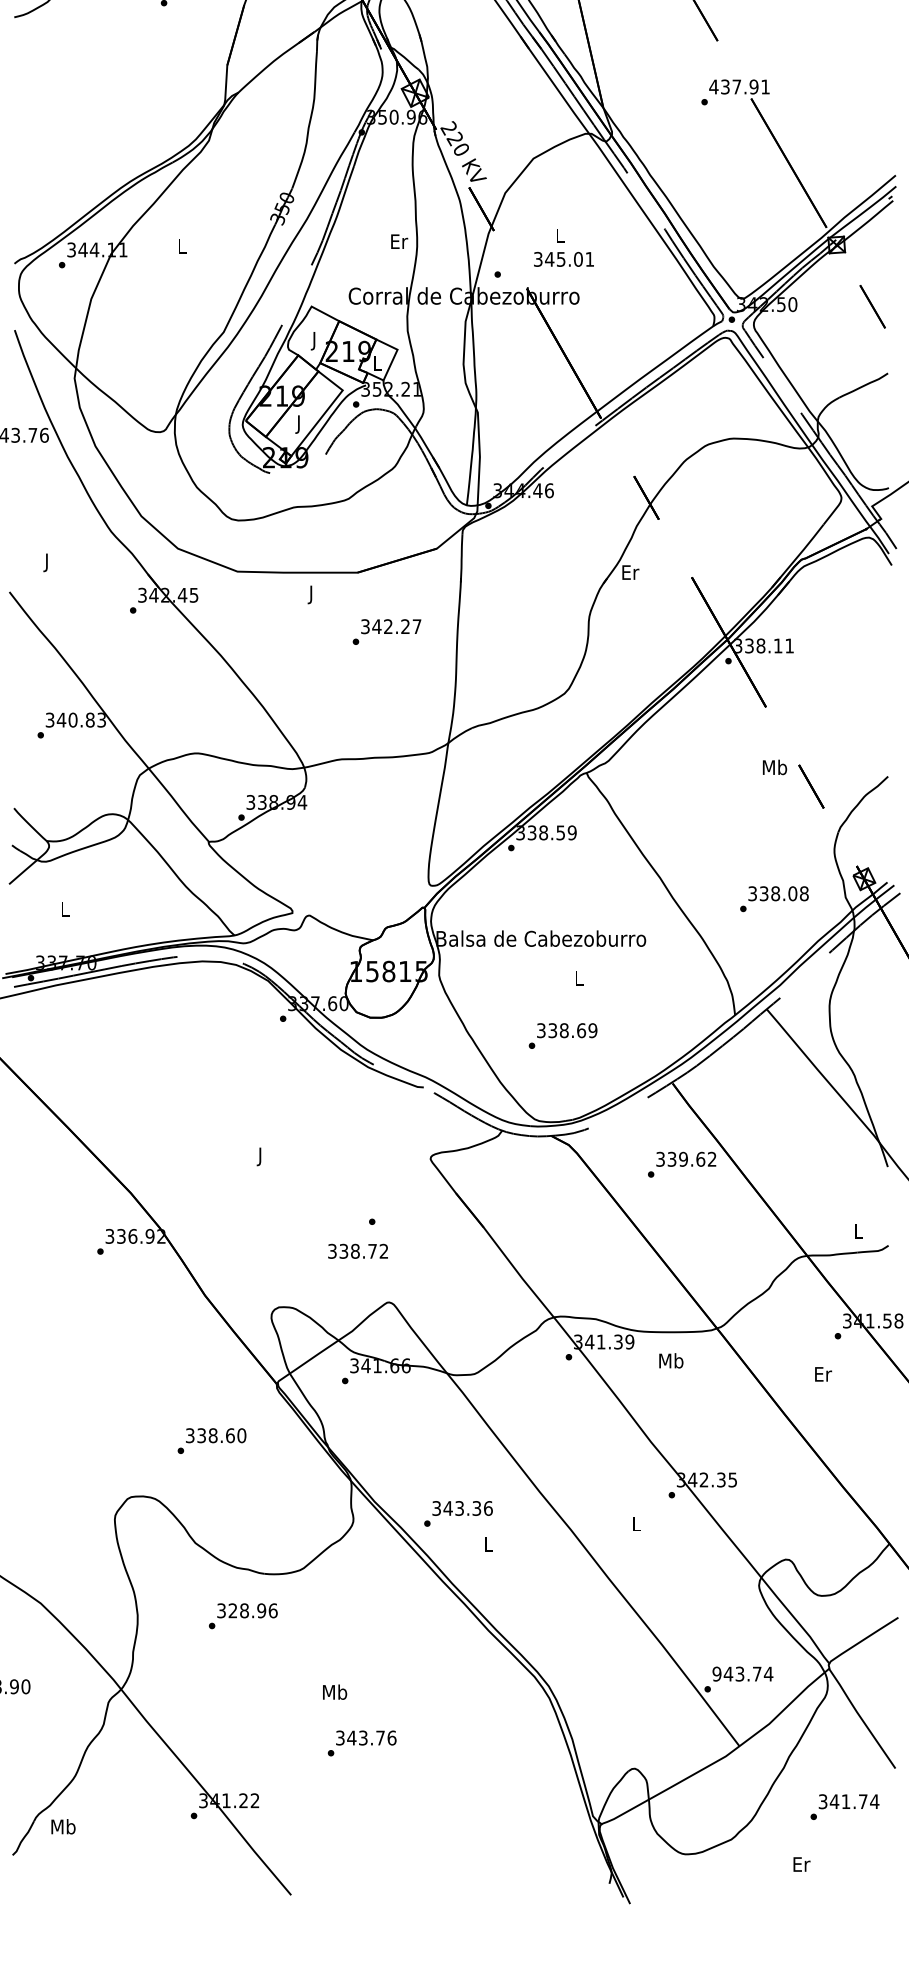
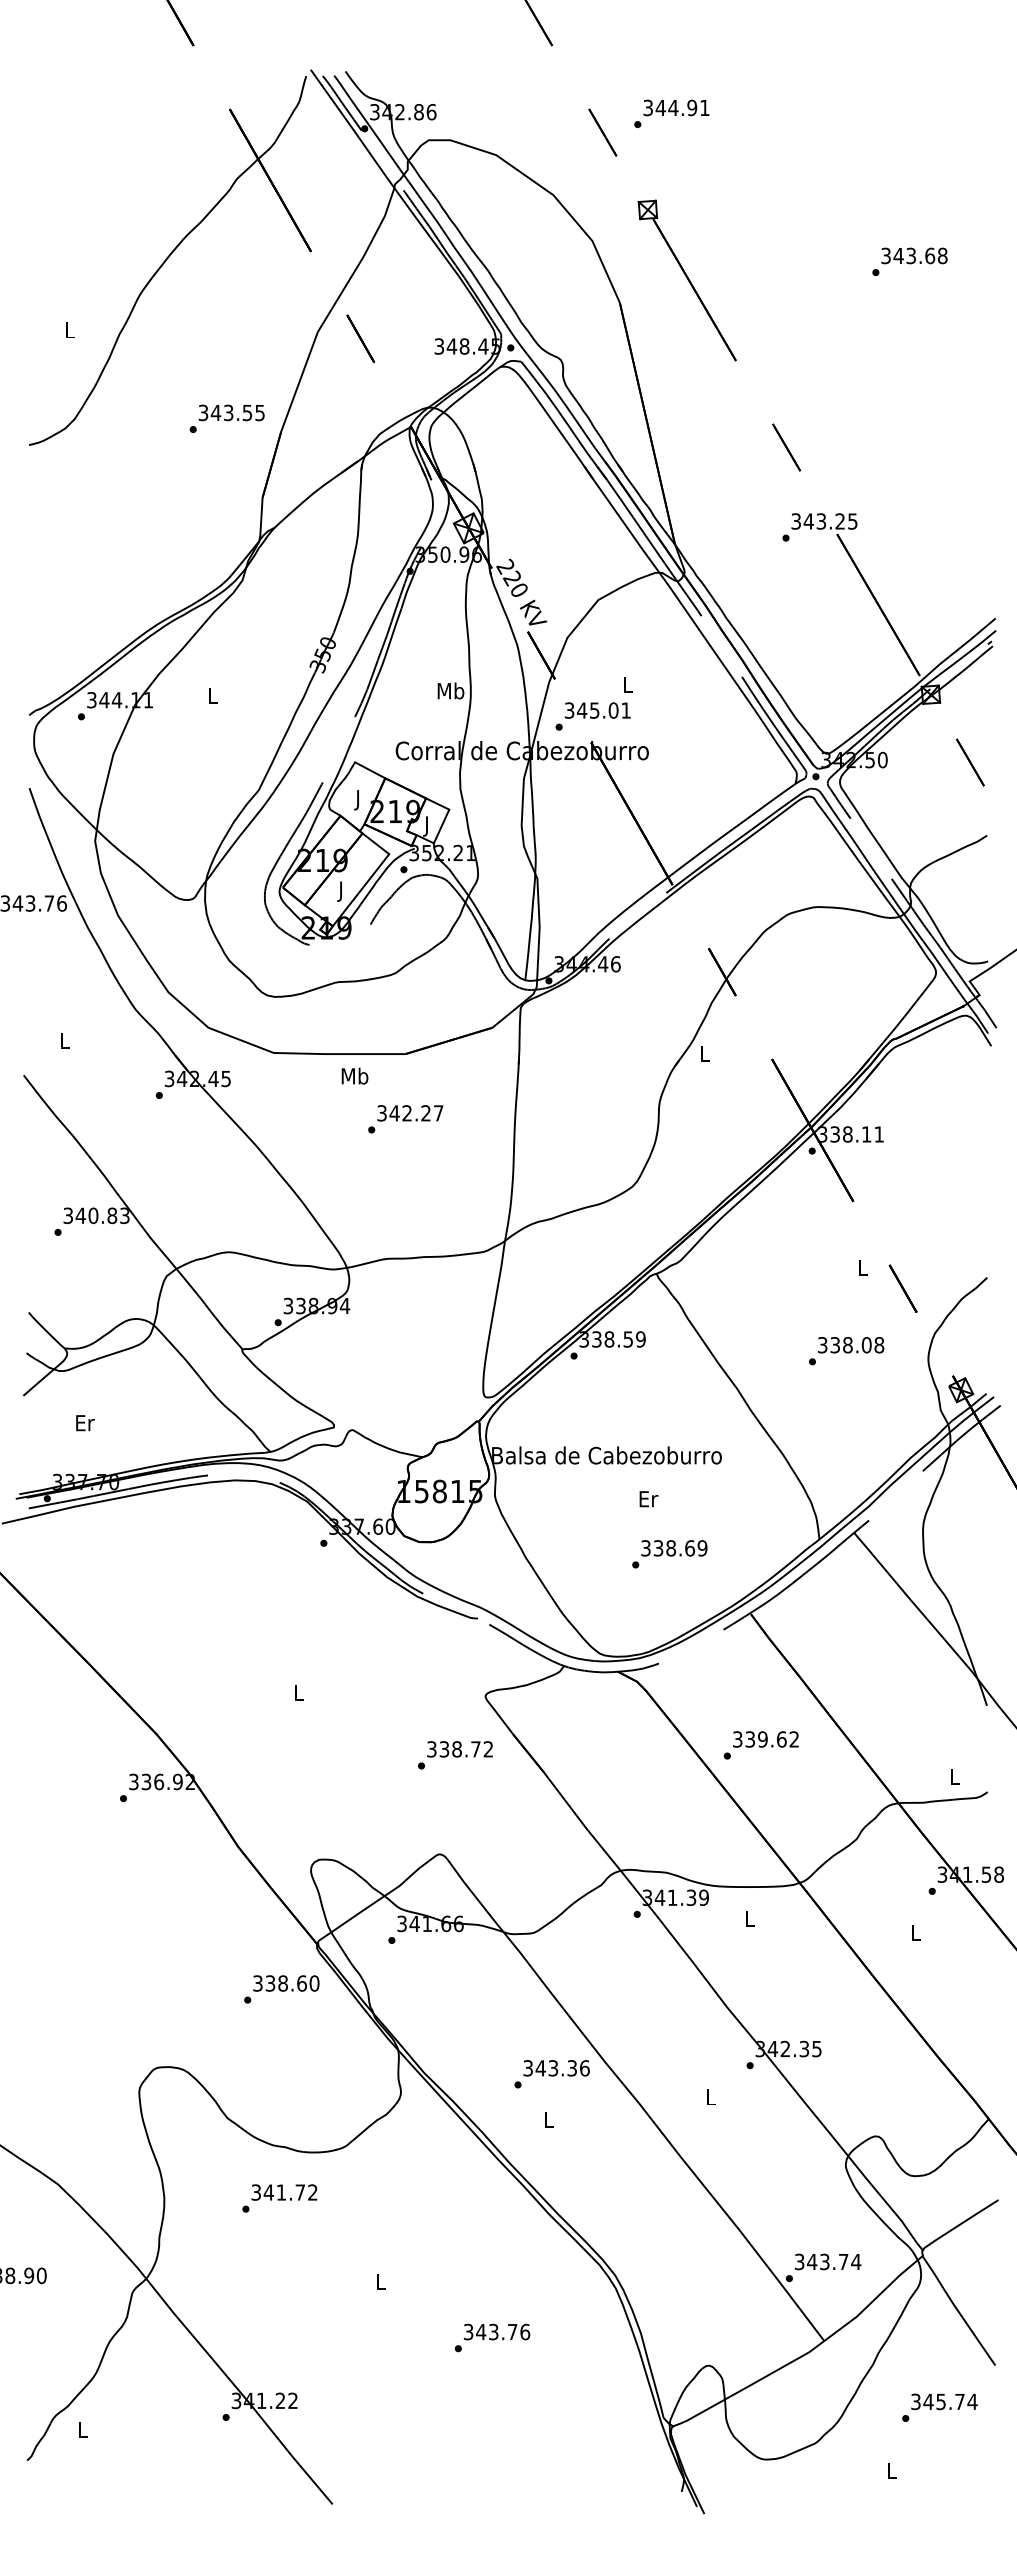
text: (739, 87) -> (824, 521), 437.91 -> 343.25
text: (398, 241) -> (450, 690), Er -> Mb
text: (563, 259) -> (597, 710), moved
text: (377, 365) -> (427, 826), L -> J
text: (46, 563) -> (64, 1043), J -> L
text: (630, 572) -> (704, 1053), Er -> L
text: (311, 594) -> (354, 1077), J -> Mb
text: (386, 632) -> (405, 1119), moved
text: (775, 767) -> (863, 1267), Mb -> L
text: (774, 899) -> (846, 1351), moved
text: (65, 909) -> (85, 1423), L -> Er
text: (579, 978) -> (648, 1499), L -> Er
text: (562, 1036) -> (669, 1554), moved
text: (260, 1156) -> (298, 1694), J -> L
text: (681, 1164) -> (760, 1745), moved
text: (357, 1251) -> (459, 1749), moved
text: (671, 1360) -> (749, 1918), Mb -> L
text: (823, 1374) -> (916, 1933), Er -> L
text: (211, 1441) -> (281, 1989), moved
text: (457, 1514) -> (551, 2074), moved
text: (252, 1610) -> (290, 2192), 328.96 -> 341.72
text: (716, 1673) -> (799, 2261), 943.74 -> 343.74
text: (334, 1691) -> (380, 2281), Mb -> L
text: (362, 1743) -> (492, 2337), moved
text: (845, 1801) -> (940, 2401), 341.74 -> 345.74
text: (63, 1825) -> (82, 2428), Mb -> L
text: (801, 1864) -> (892, 2470), Er -> L

